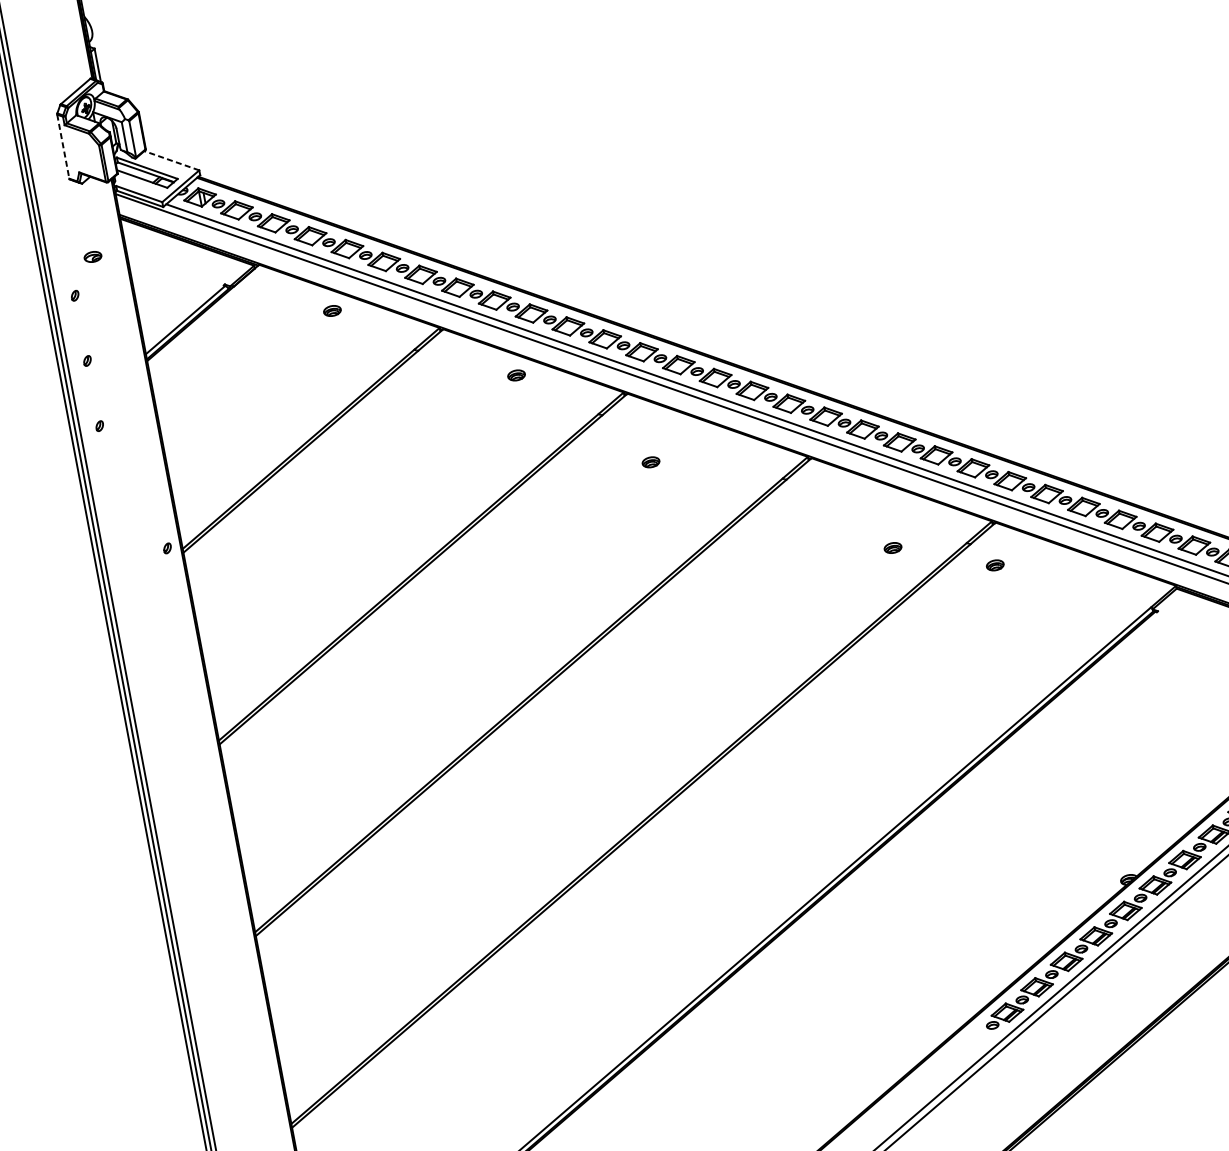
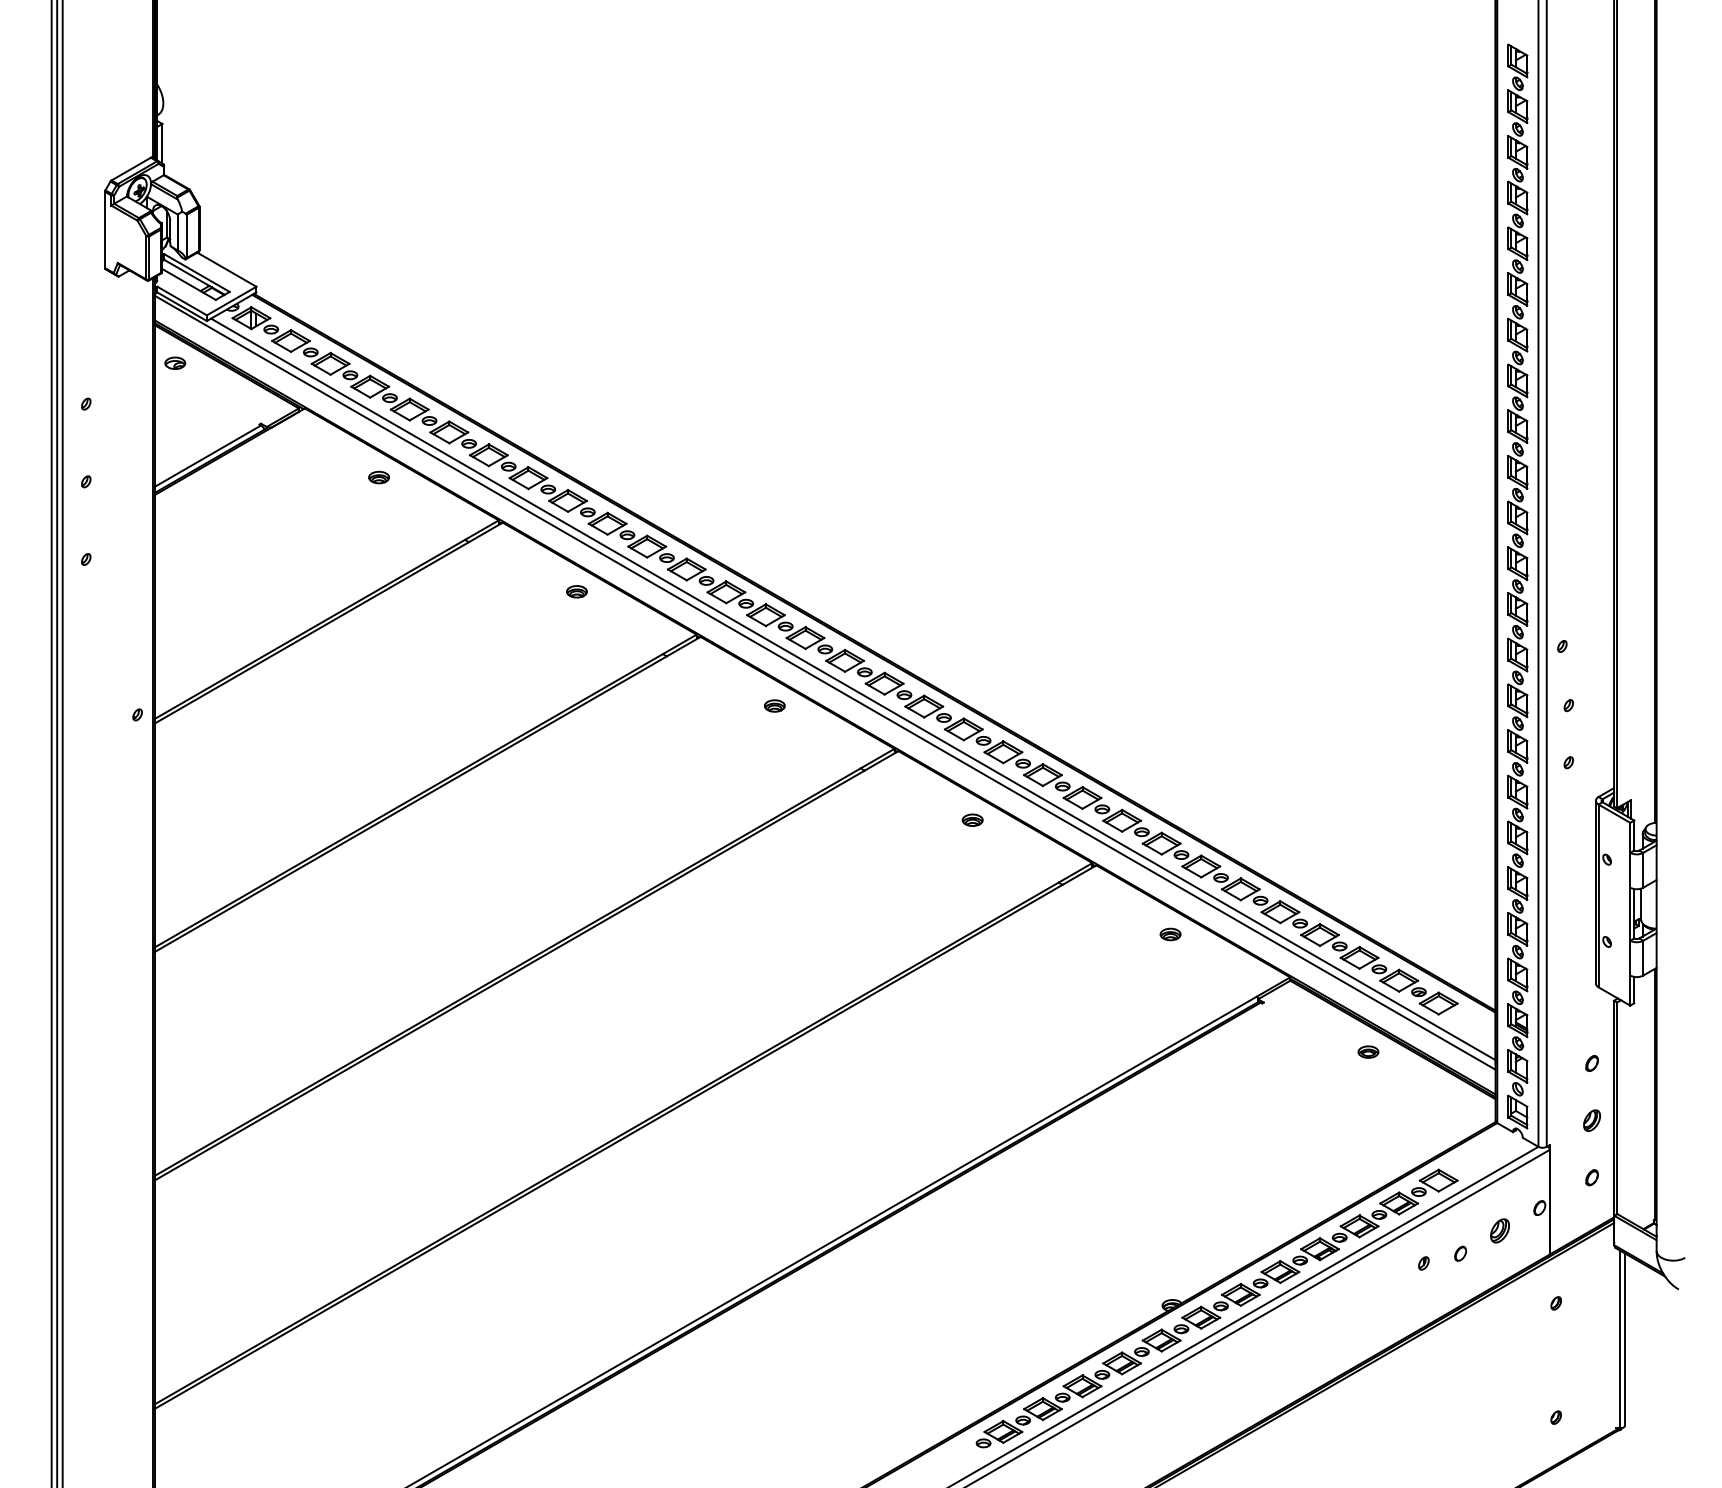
line: (63, 147) -> (105, 230), dashed -> solid
line: (171, 160) -> (226, 269), dashed -> solid
part: (93, 256) -> (175, 362), moved
part: (650, 461) -> (774, 705), moved
part: (892, 547) -> (972, 819), moved
part: (995, 565) -> (1170, 934), moved

